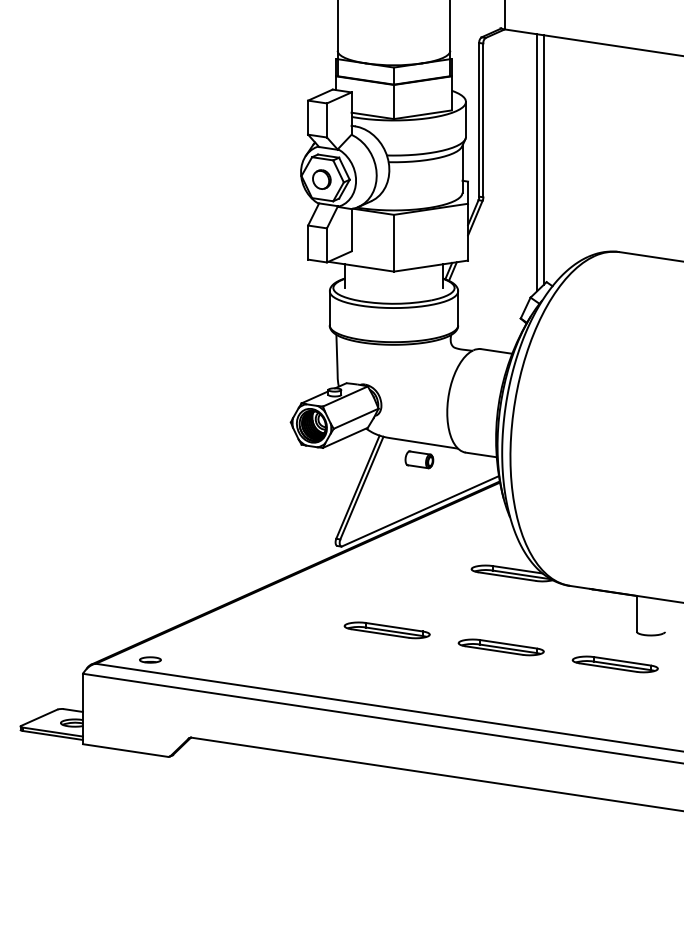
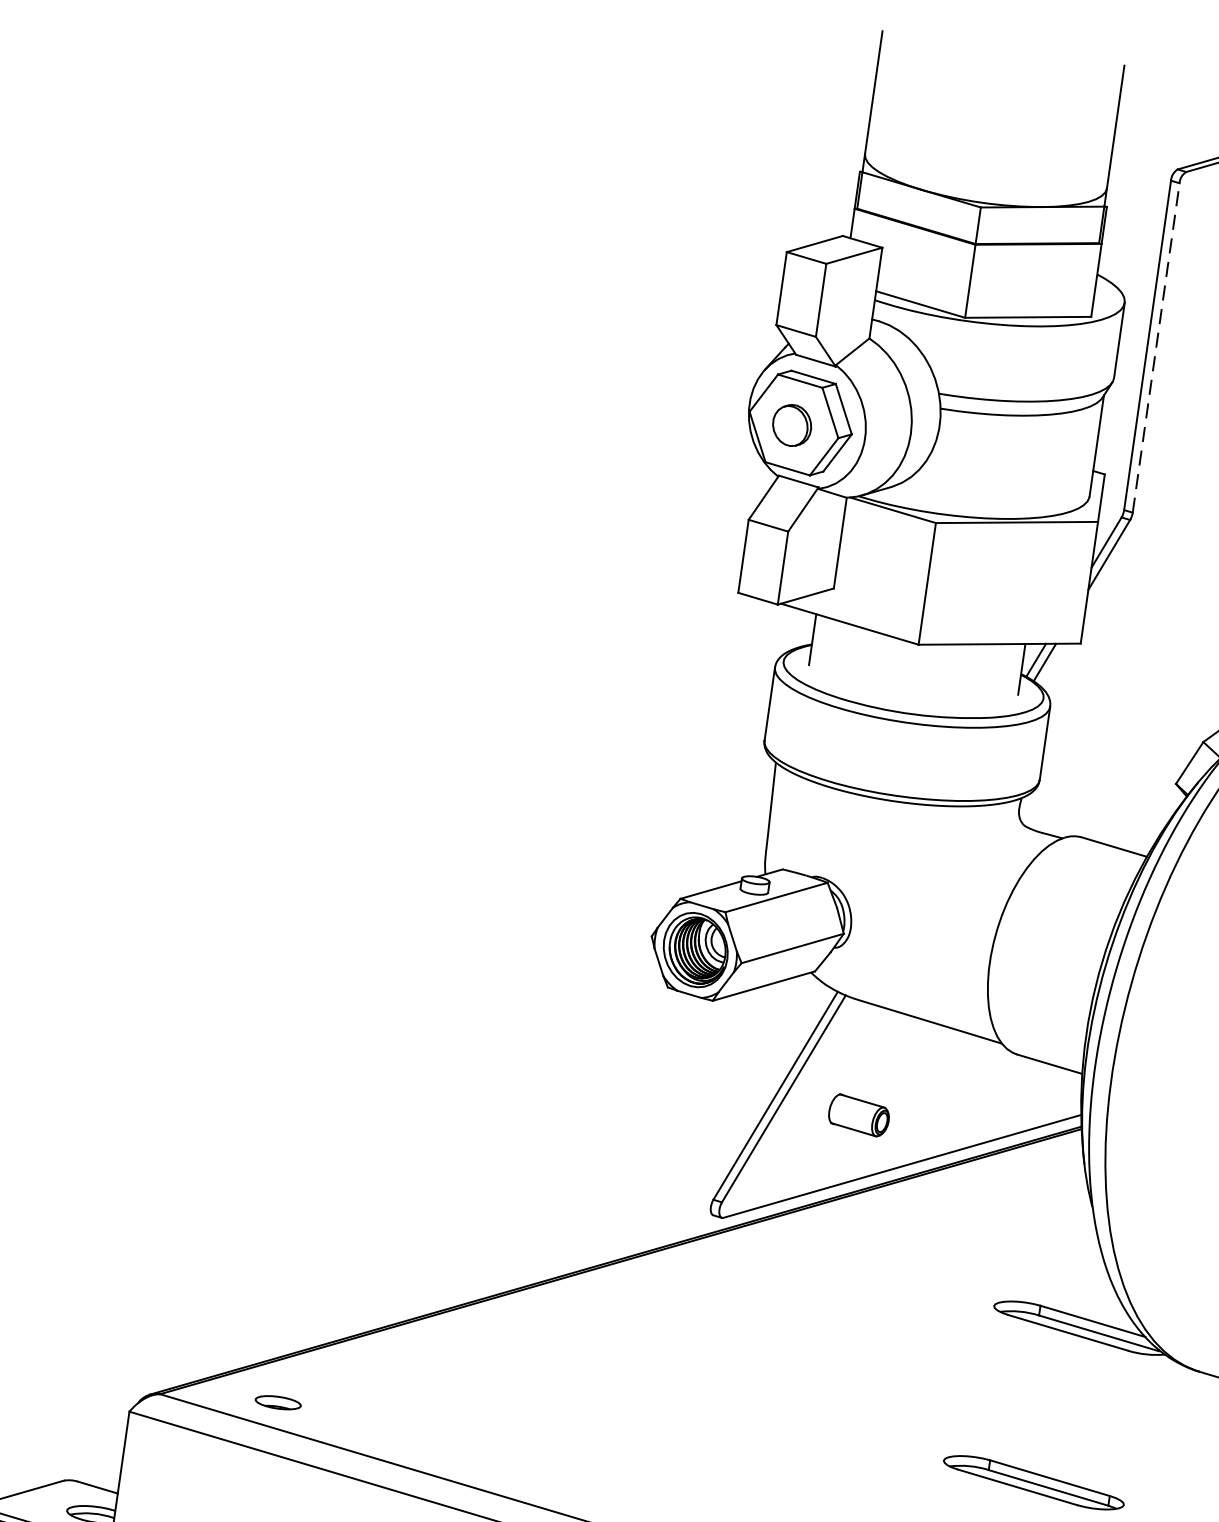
line: (483, 120) -> (1156, 348), solid -> dashed
part: (419, 459) -> (859, 1114), moved
part: (386, 630) -> (793, 1411), removed

